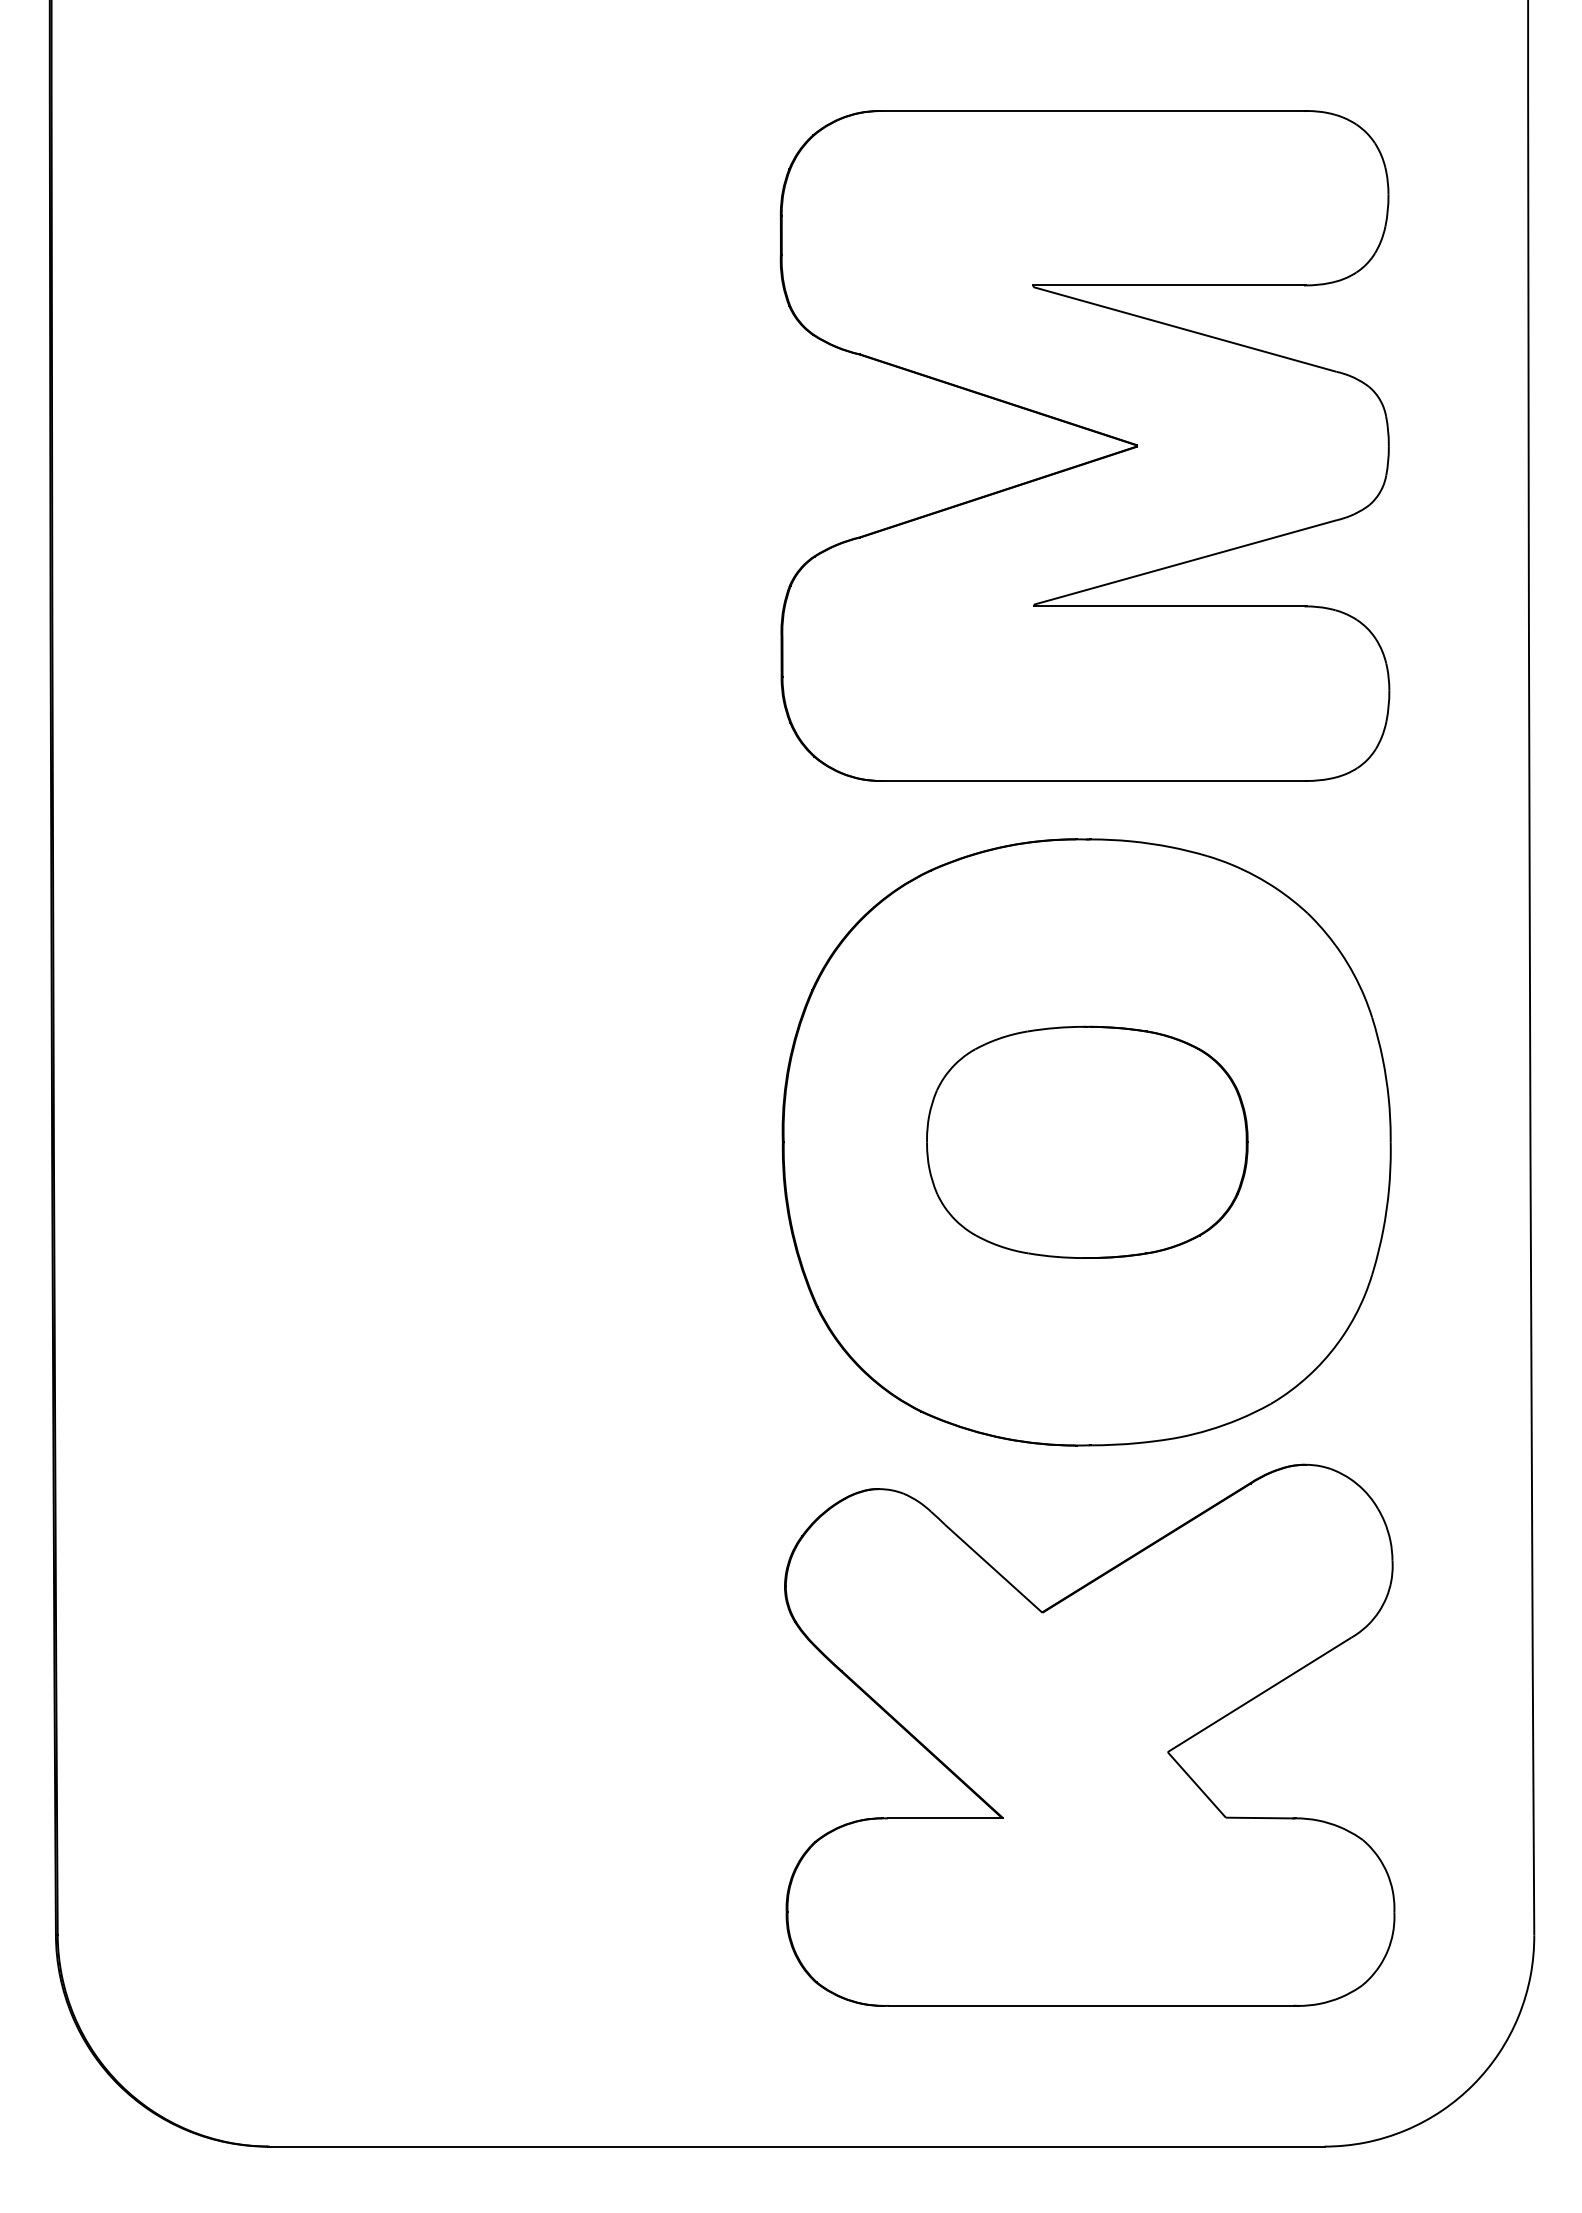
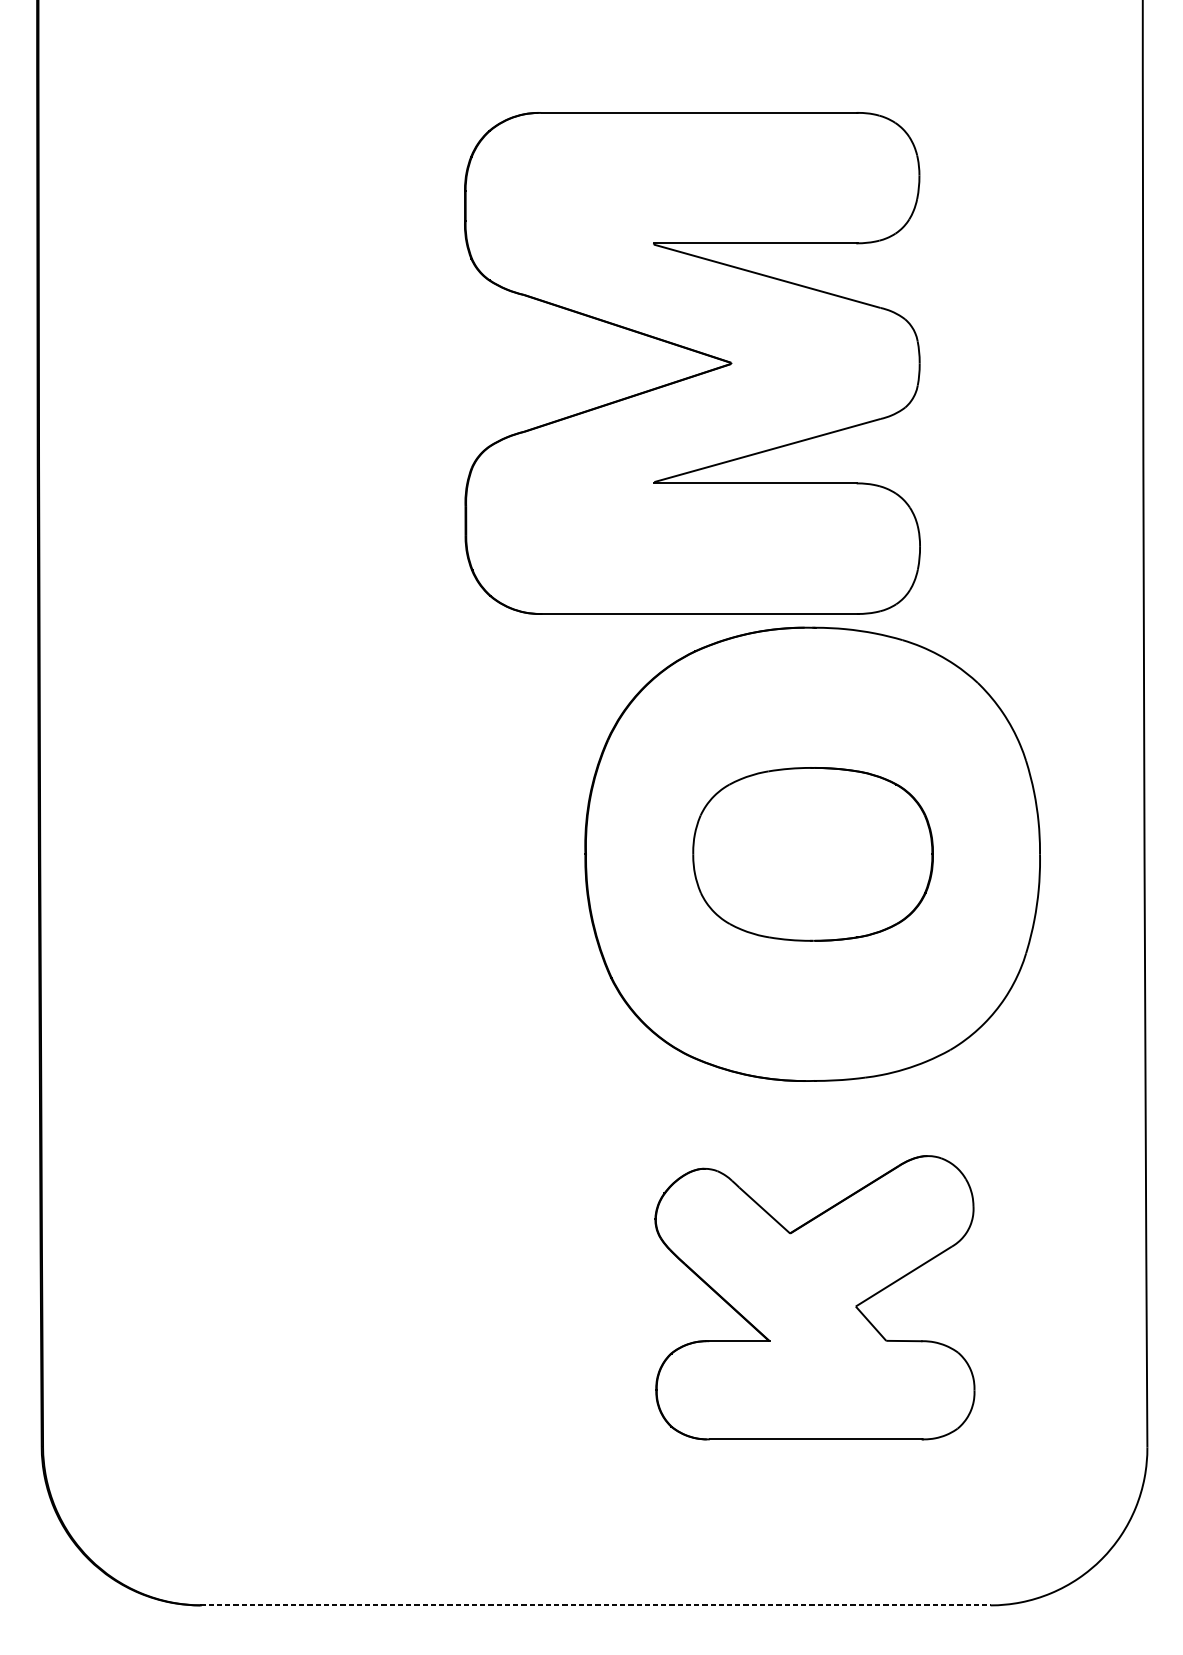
part: (1090, 431) -> (696, 352), moved
part: (1089, 1734) -> (814, 1297), size x0.7
line: (796, 2146) -> (595, 1605), solid -> dashed

